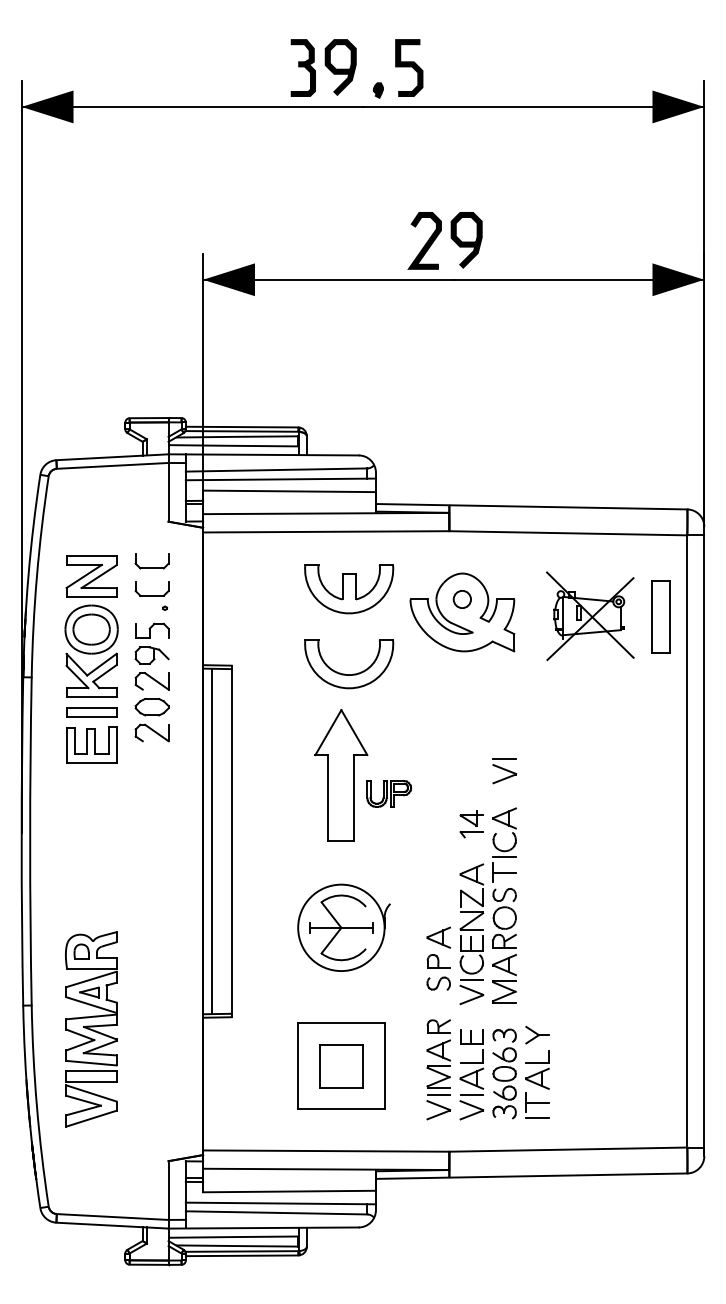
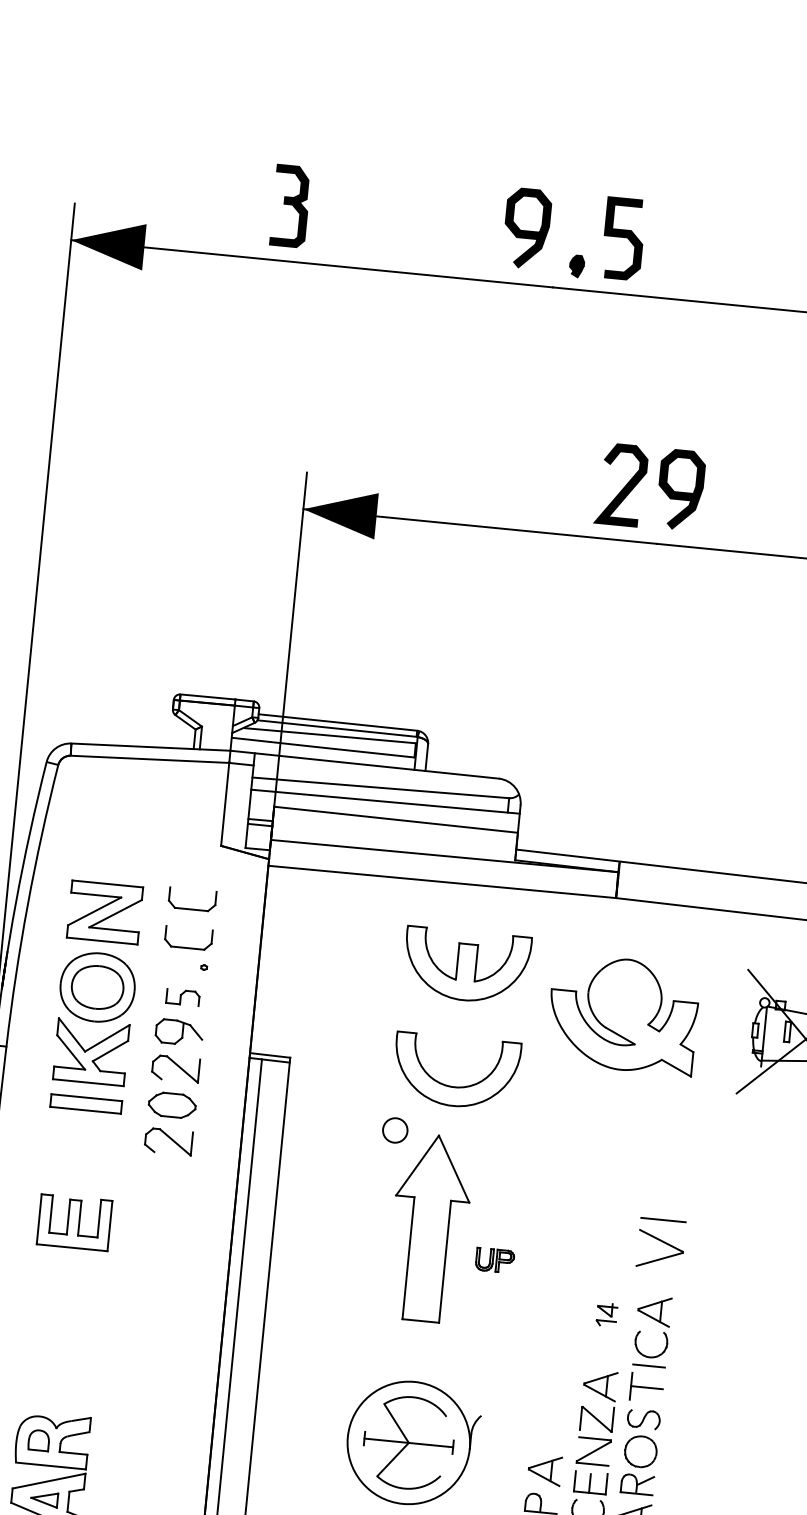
part: (302, 67) -> (289, 205), moved
part: (461, 599) -> (394, 1130), moved
part: (152, 630) -> (183, 997), size x0.7
part: (91, 744) -> (74, 1221), moved
part: (504, 771) -> (660, 1244), size x1.4
part: (389, 793) -> (495, 1259), size x0.6
part: (471, 824) -> (606, 1315), size x0.6

